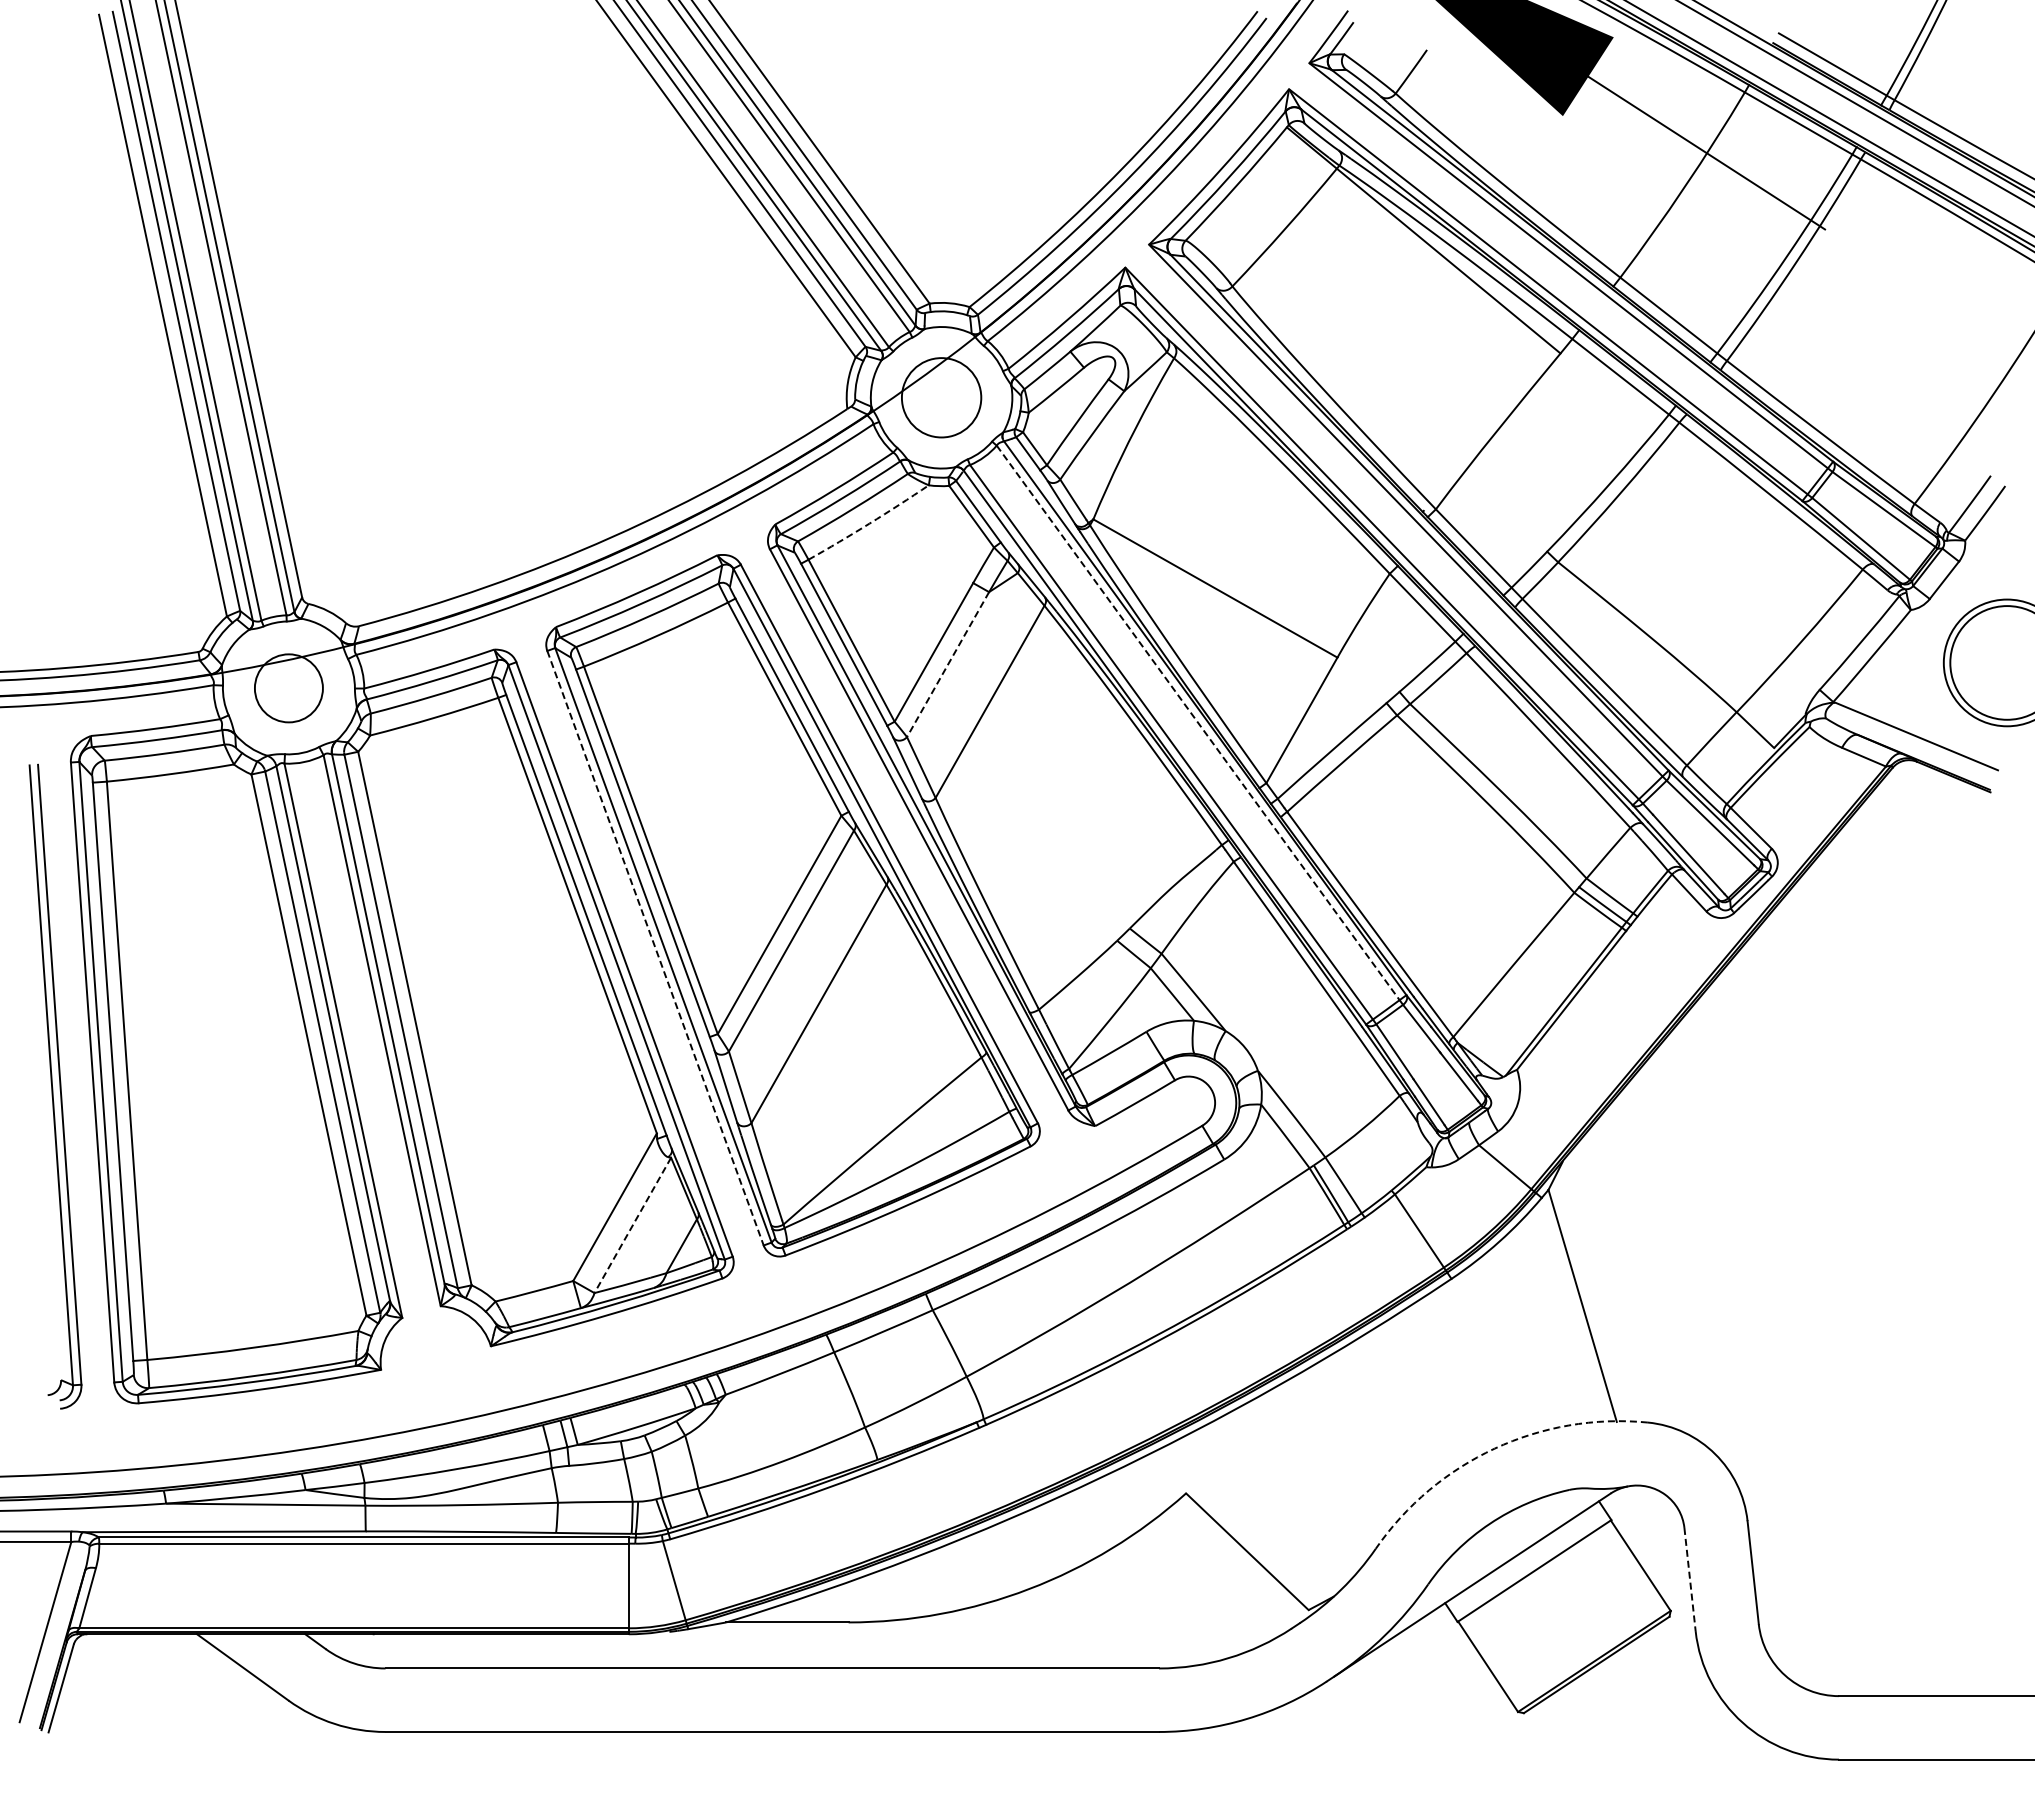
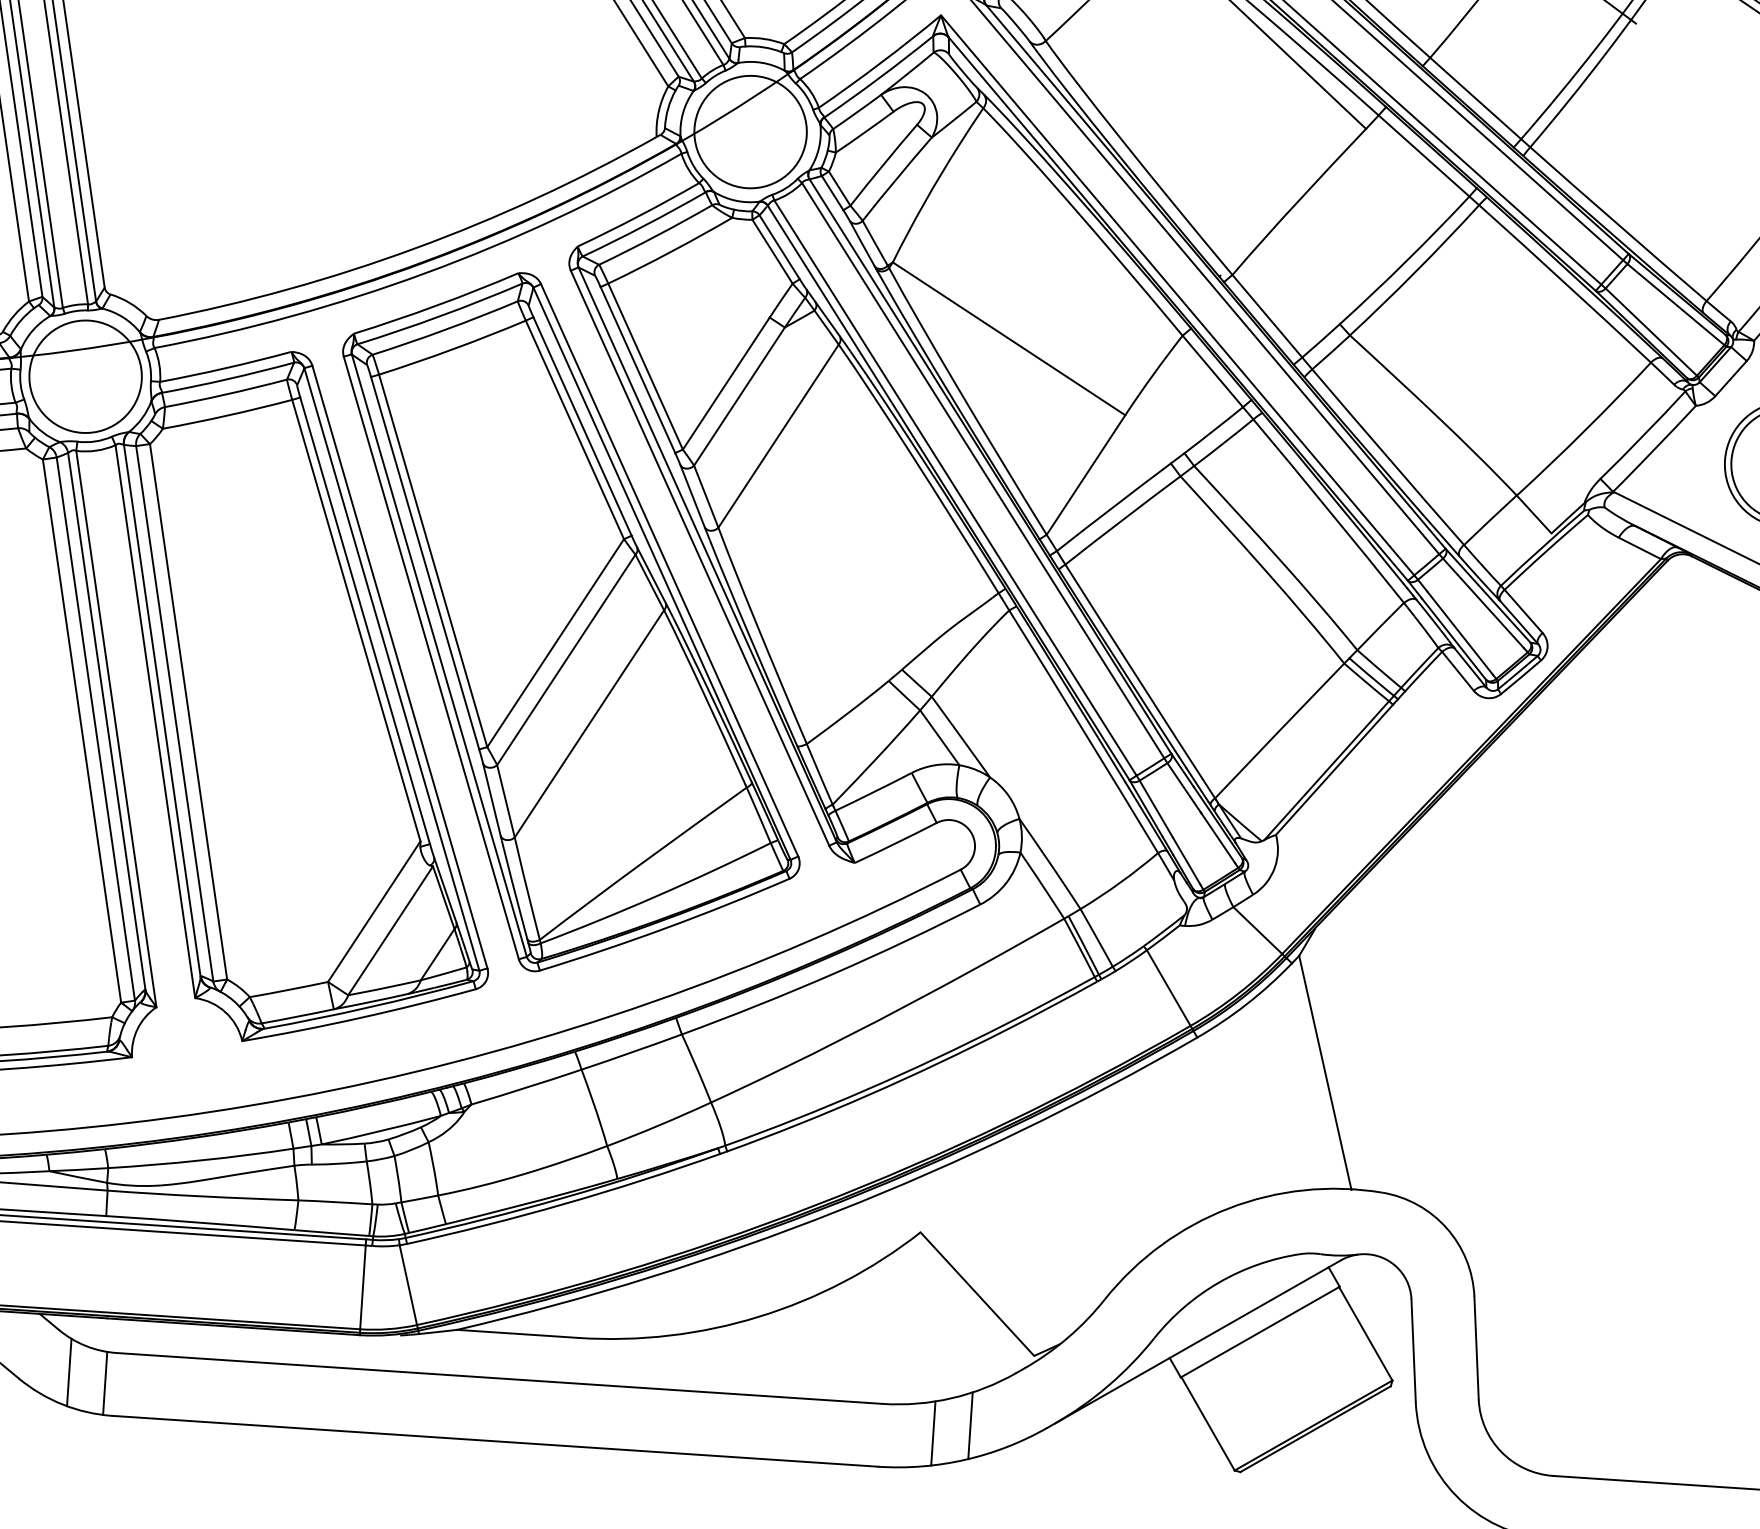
circle: (941, 397) -> (750, 131), size x1.43
arc: (869, 523) -> (671, 251), dashed -> solid
line: (947, 665) -> (738, 397), dashed -> solid
circle: (288, 688) -> (85, 376), size x1.67
line: (1198, 722) -> (983, 470), dashed -> solid
line: (655, 948) -> (431, 658), dashed -> solid
line: (632, 1225) -> (390, 930), dashed -> solid
arc: (1494, 1448) -> (1228, 1208), dashed -> solid
line: (1690, 1579) -> (1414, 1350), dashed -> solid
line: (1249, 1684) -> (970, 1425), added
line: (339, 1691) -> (69, 1372), added
line: (1212, 1694) -> (933, 1433), added
line: (375, 1699) -> (104, 1383), added

